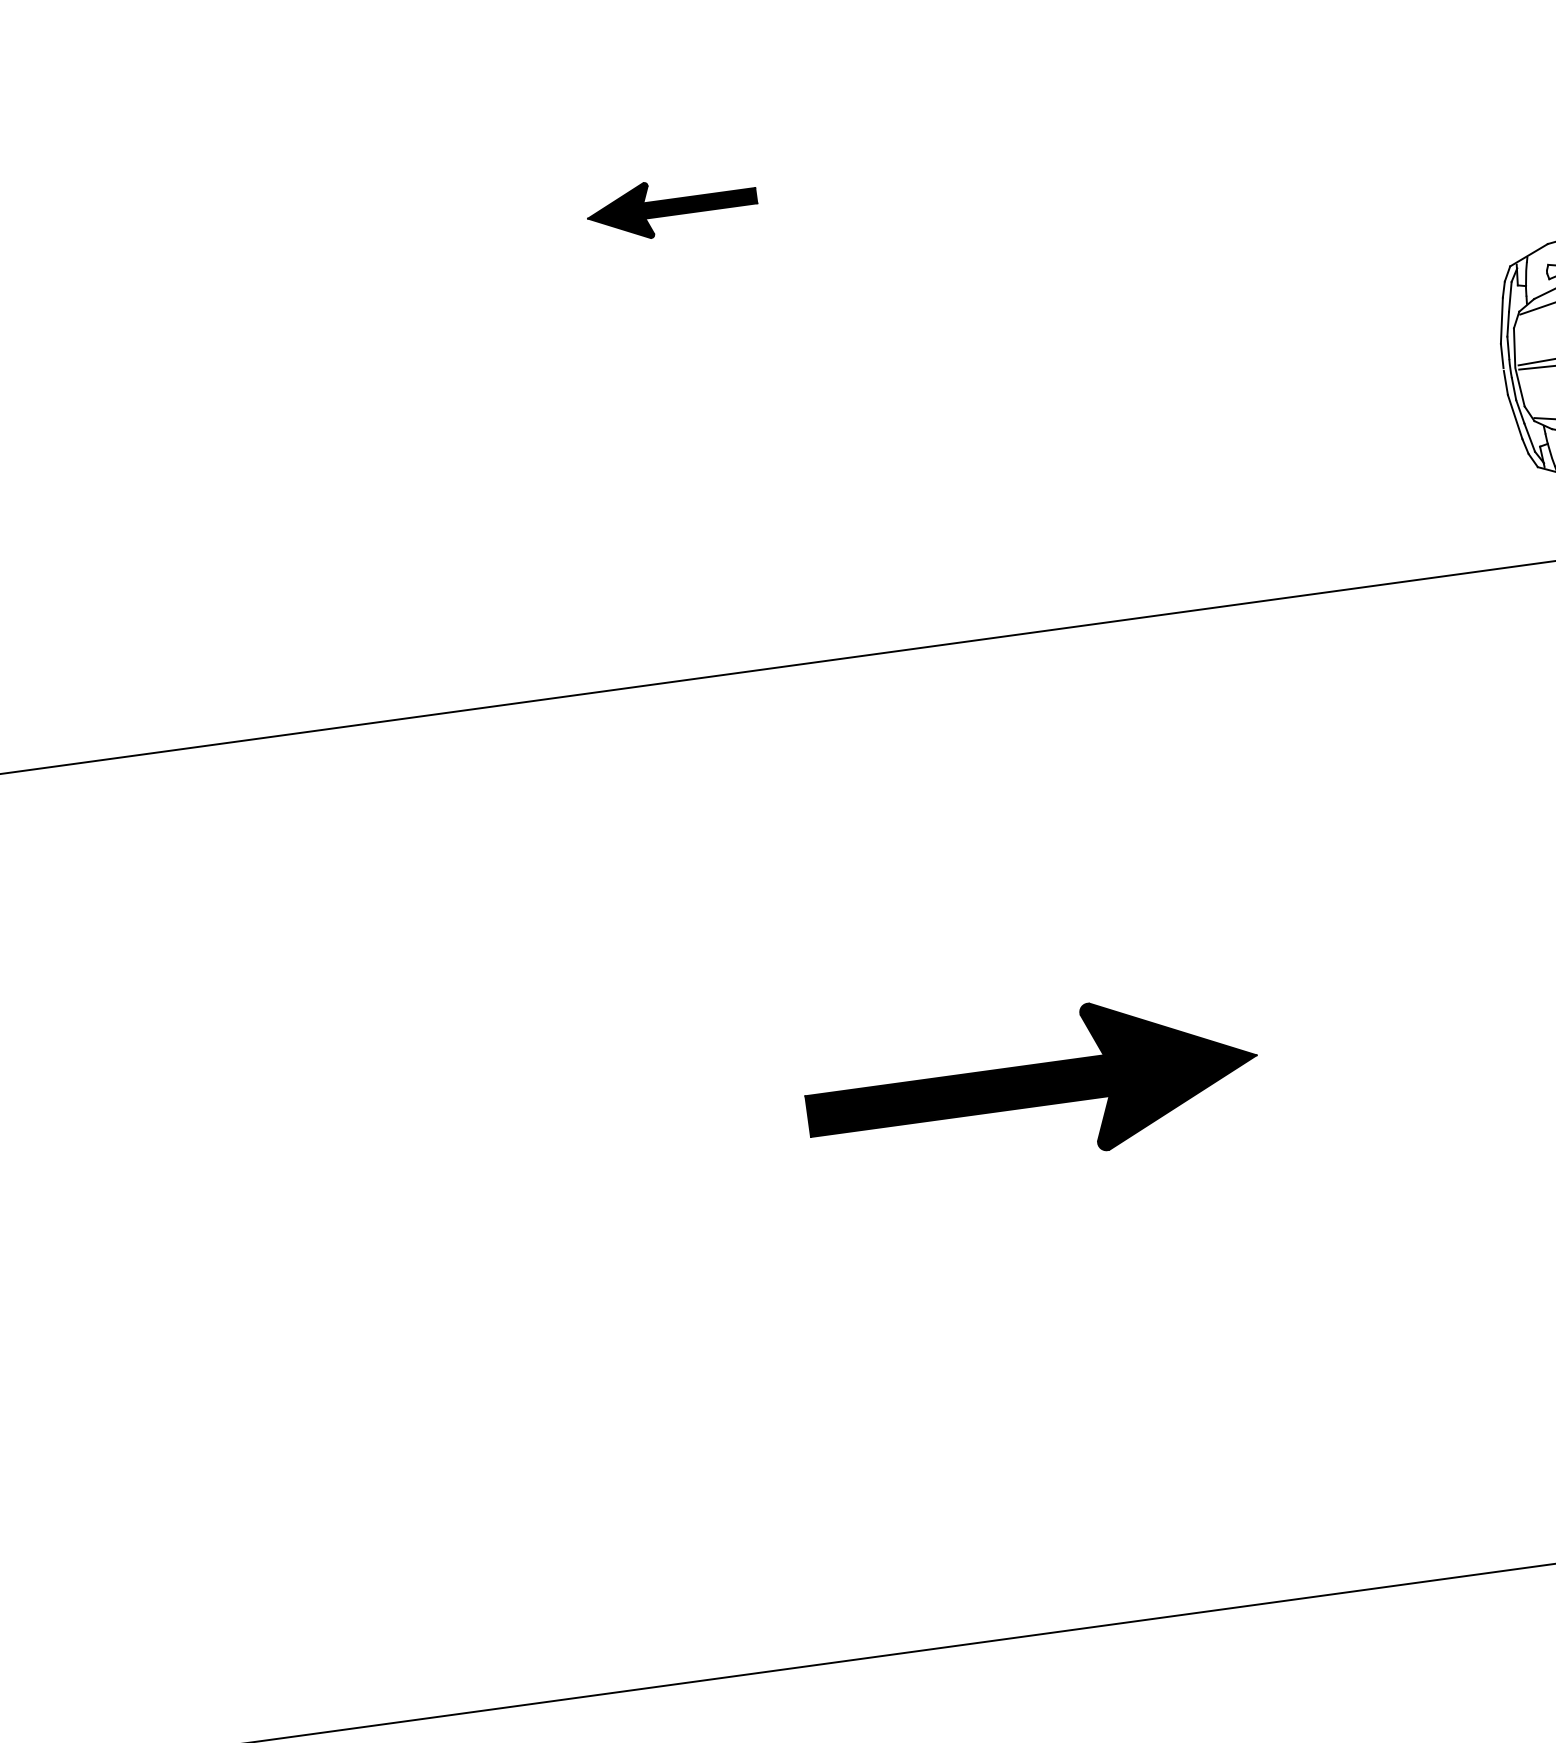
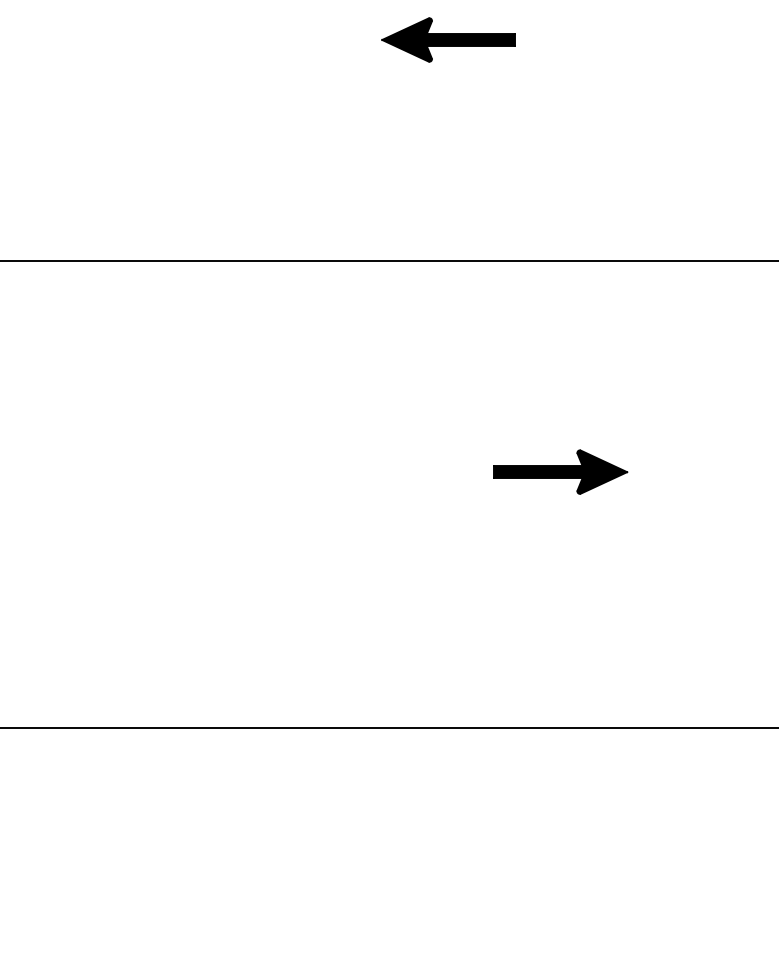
part: (671, 206) -> (448, 39), size x1.67
part: (1032, 1084) -> (560, 471), size x0.62

